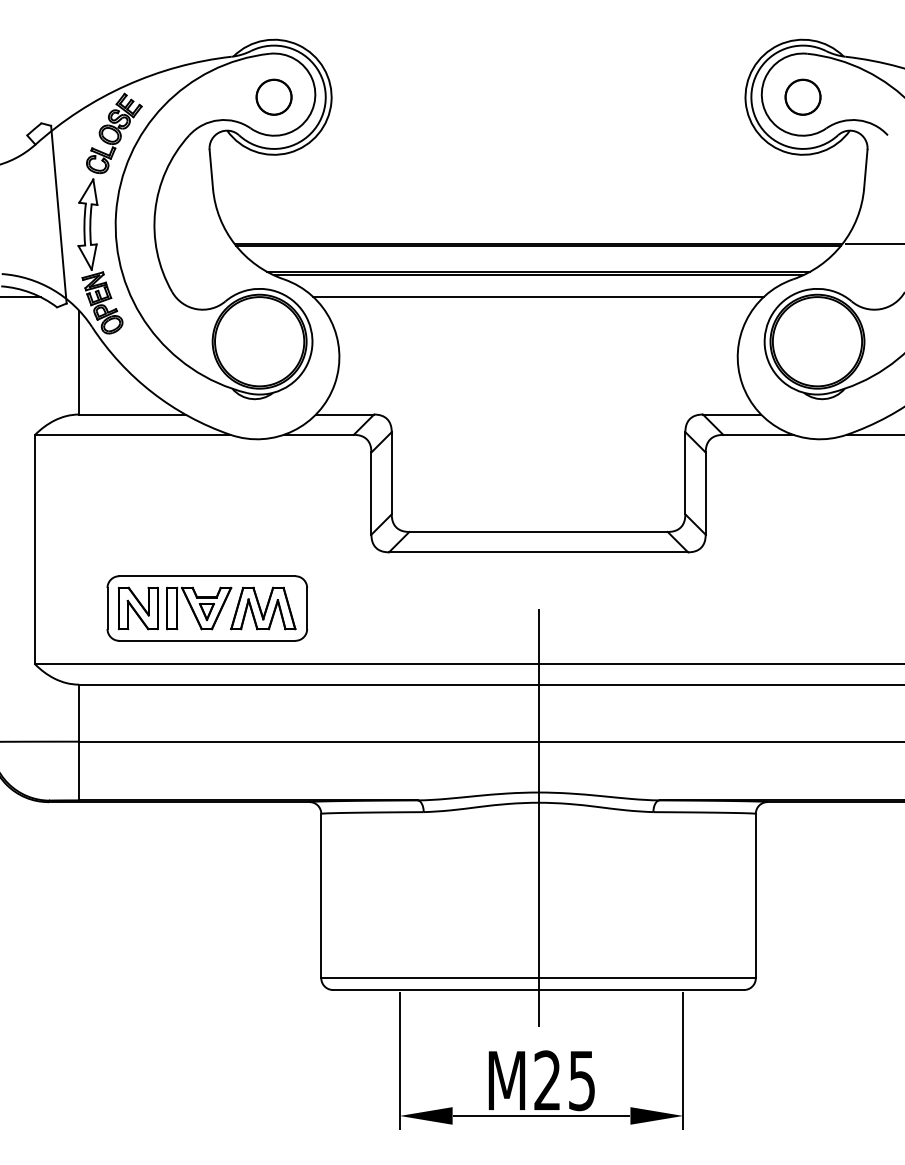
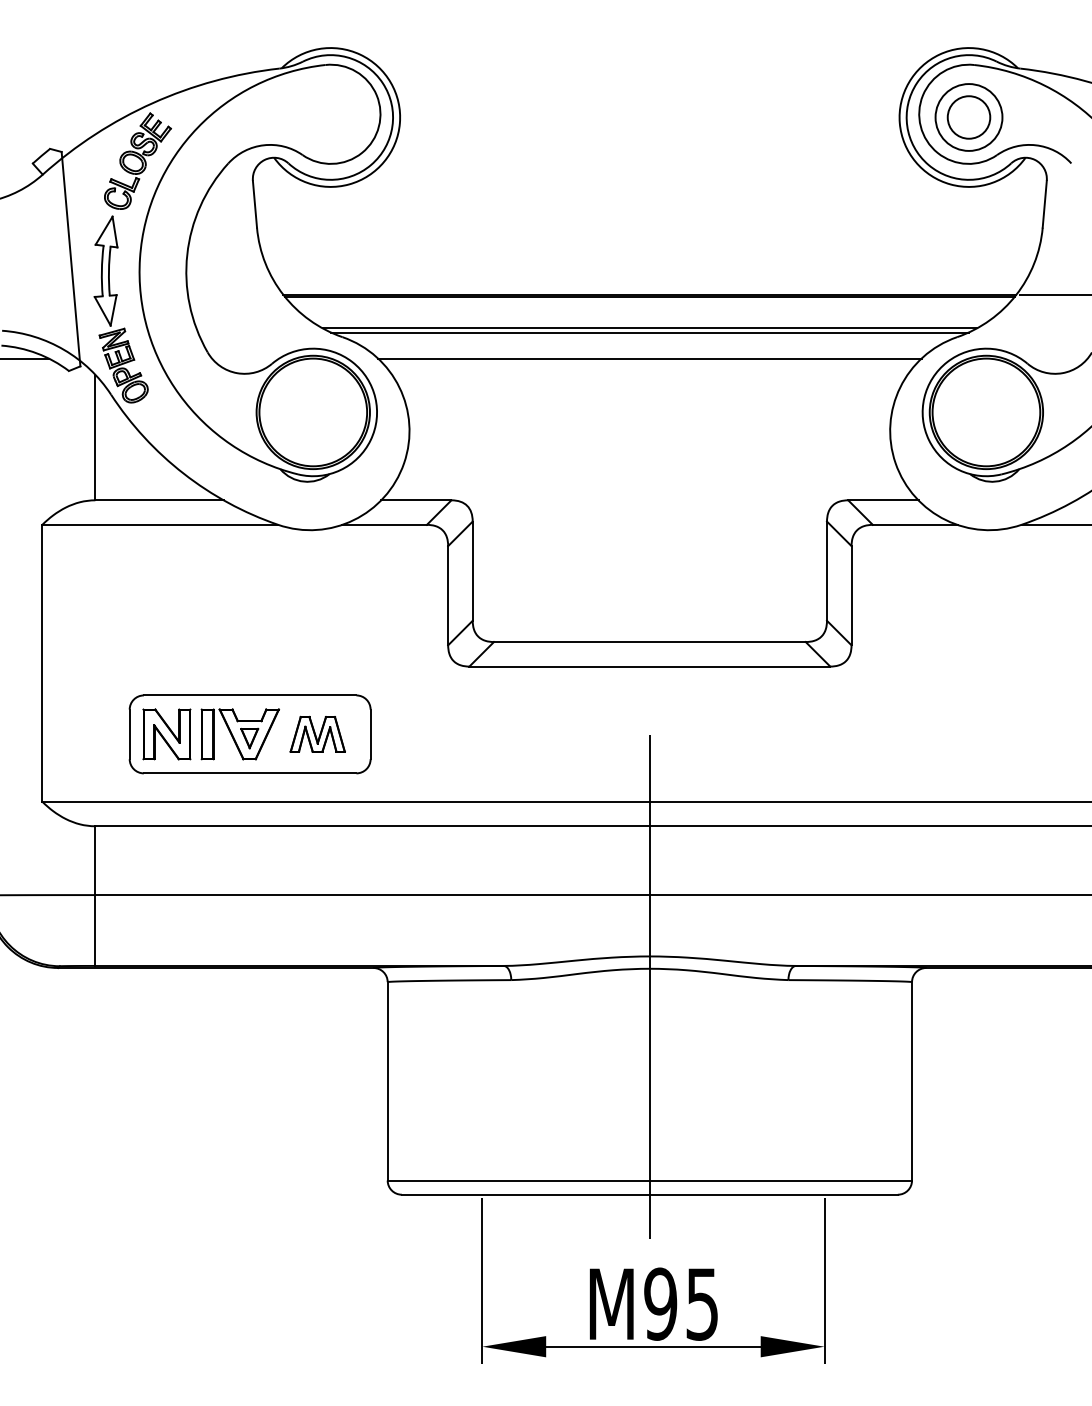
circle: (273, 96) -> (330, 116), removed
circle: (802, 96) -> (968, 116), size x1.6
part: (263, 608) -> (317, 734), size x0.7
text: (547, 1080) -> (660, 1303), M25 -> M95

